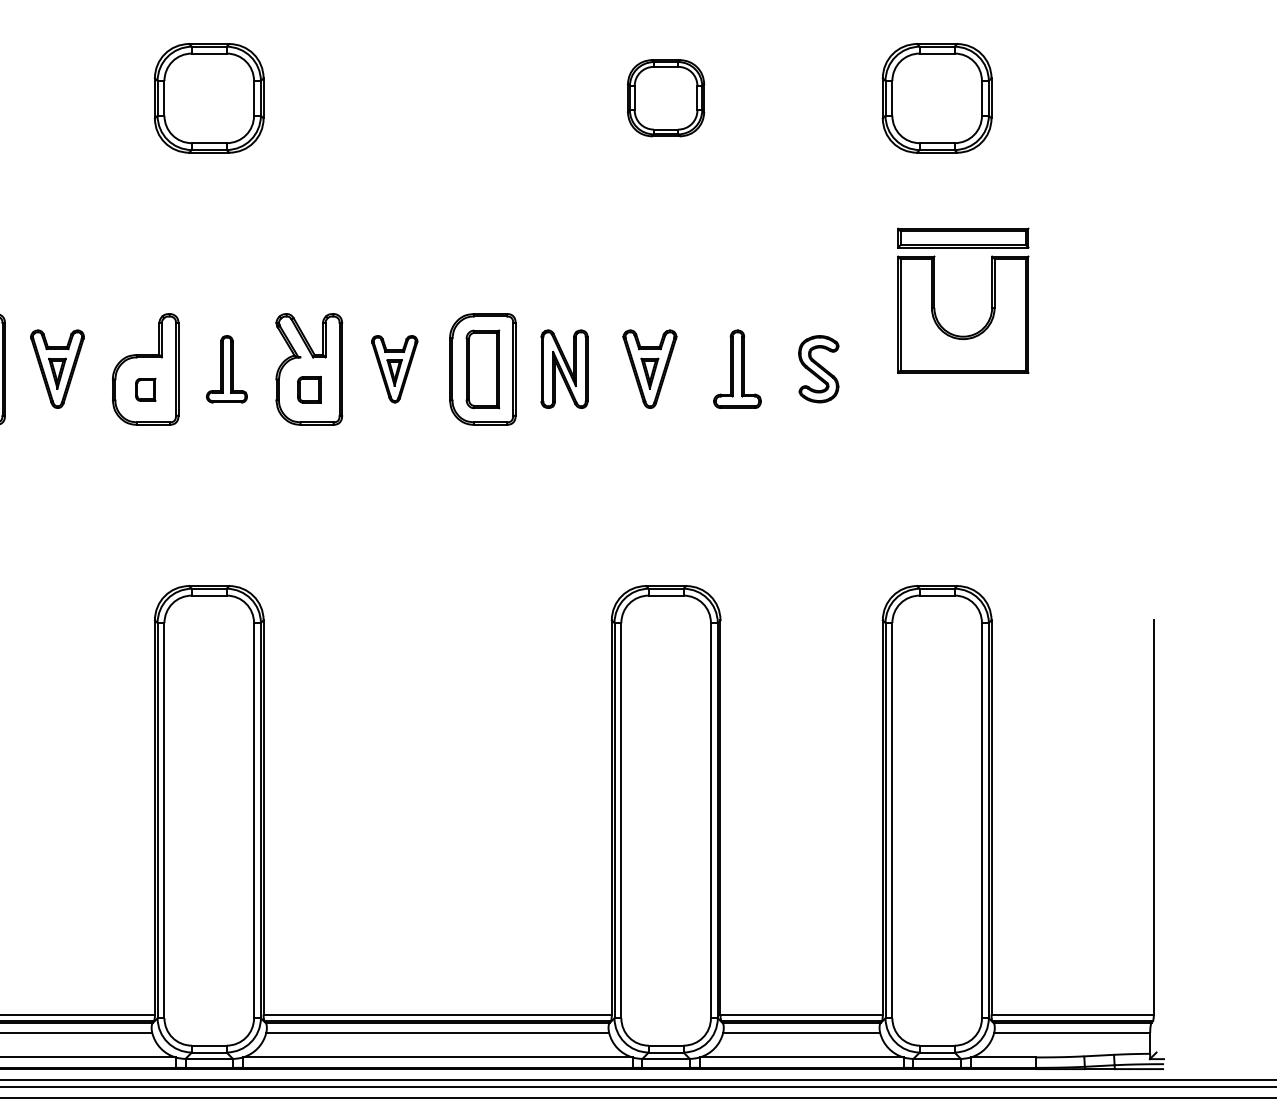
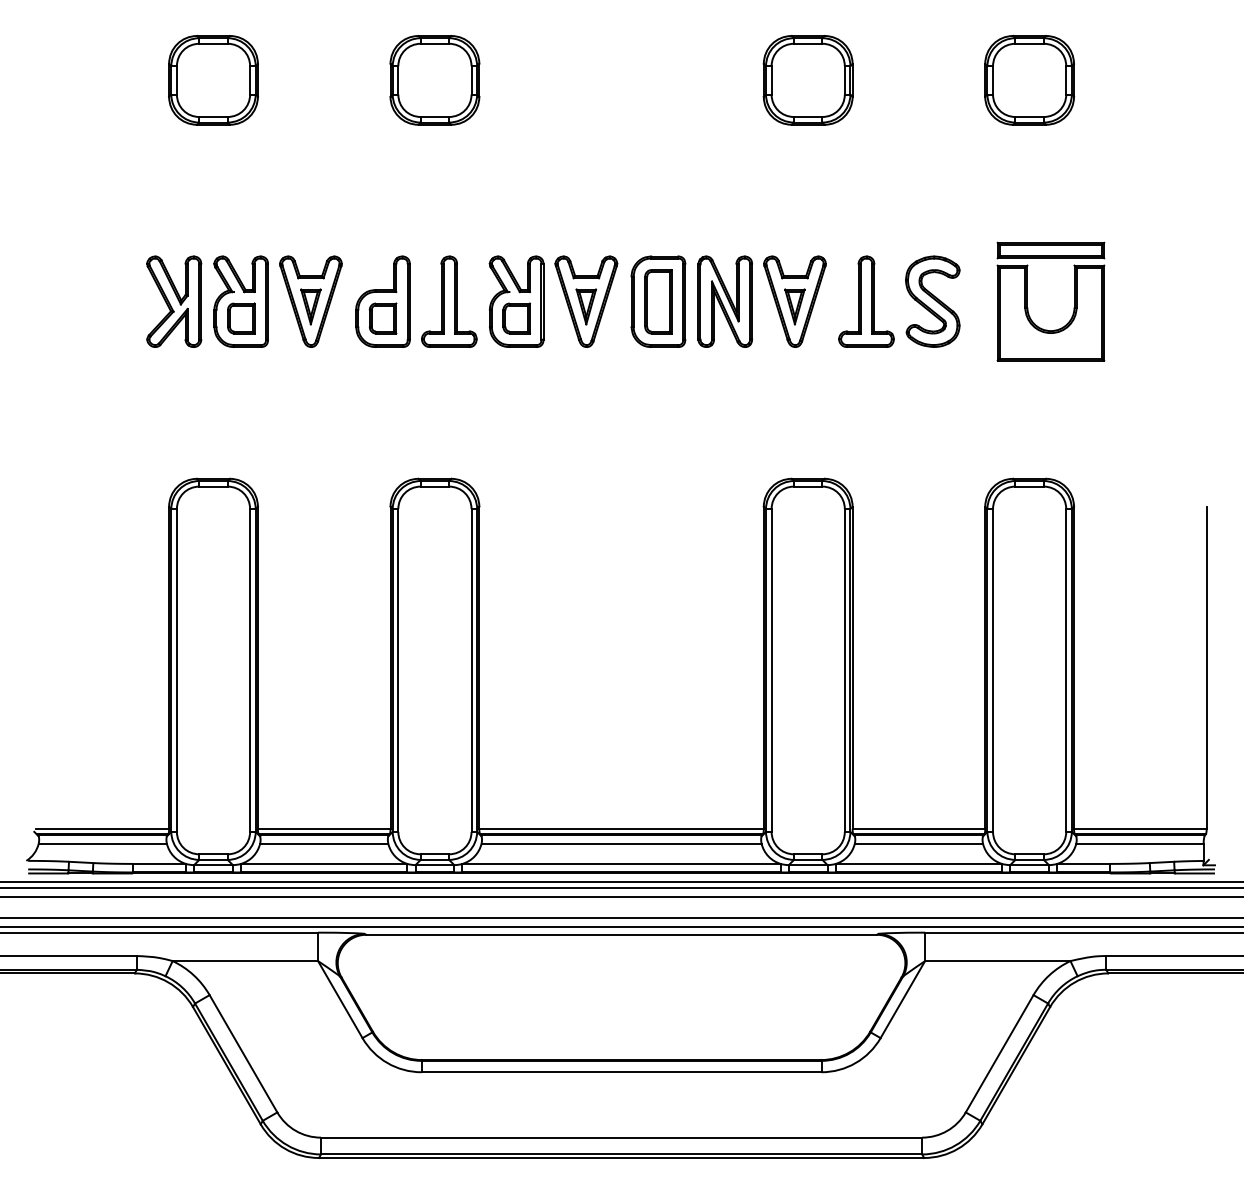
part: (665, 97) -> (807, 79), size x1.43
part: (935, 307) -> (1028, 307), moved
part: (56, 369) -> (310, 301), size x1.43
part: (227, 369) -> (449, 301), size x1.67
part: (394, 369) -> (586, 301), size x1.67
part: (563, 369) -> (724, 301), size x1.43
part: (649, 369) -> (794, 301), size x1.43
part: (737, 369) -> (866, 301), size x1.43
part: (818, 369) -> (932, 301), size x1.67
part: (145, 389) -> (382, 318), size x1.67
part: (309, 389) -> (516, 318), size x1.43

